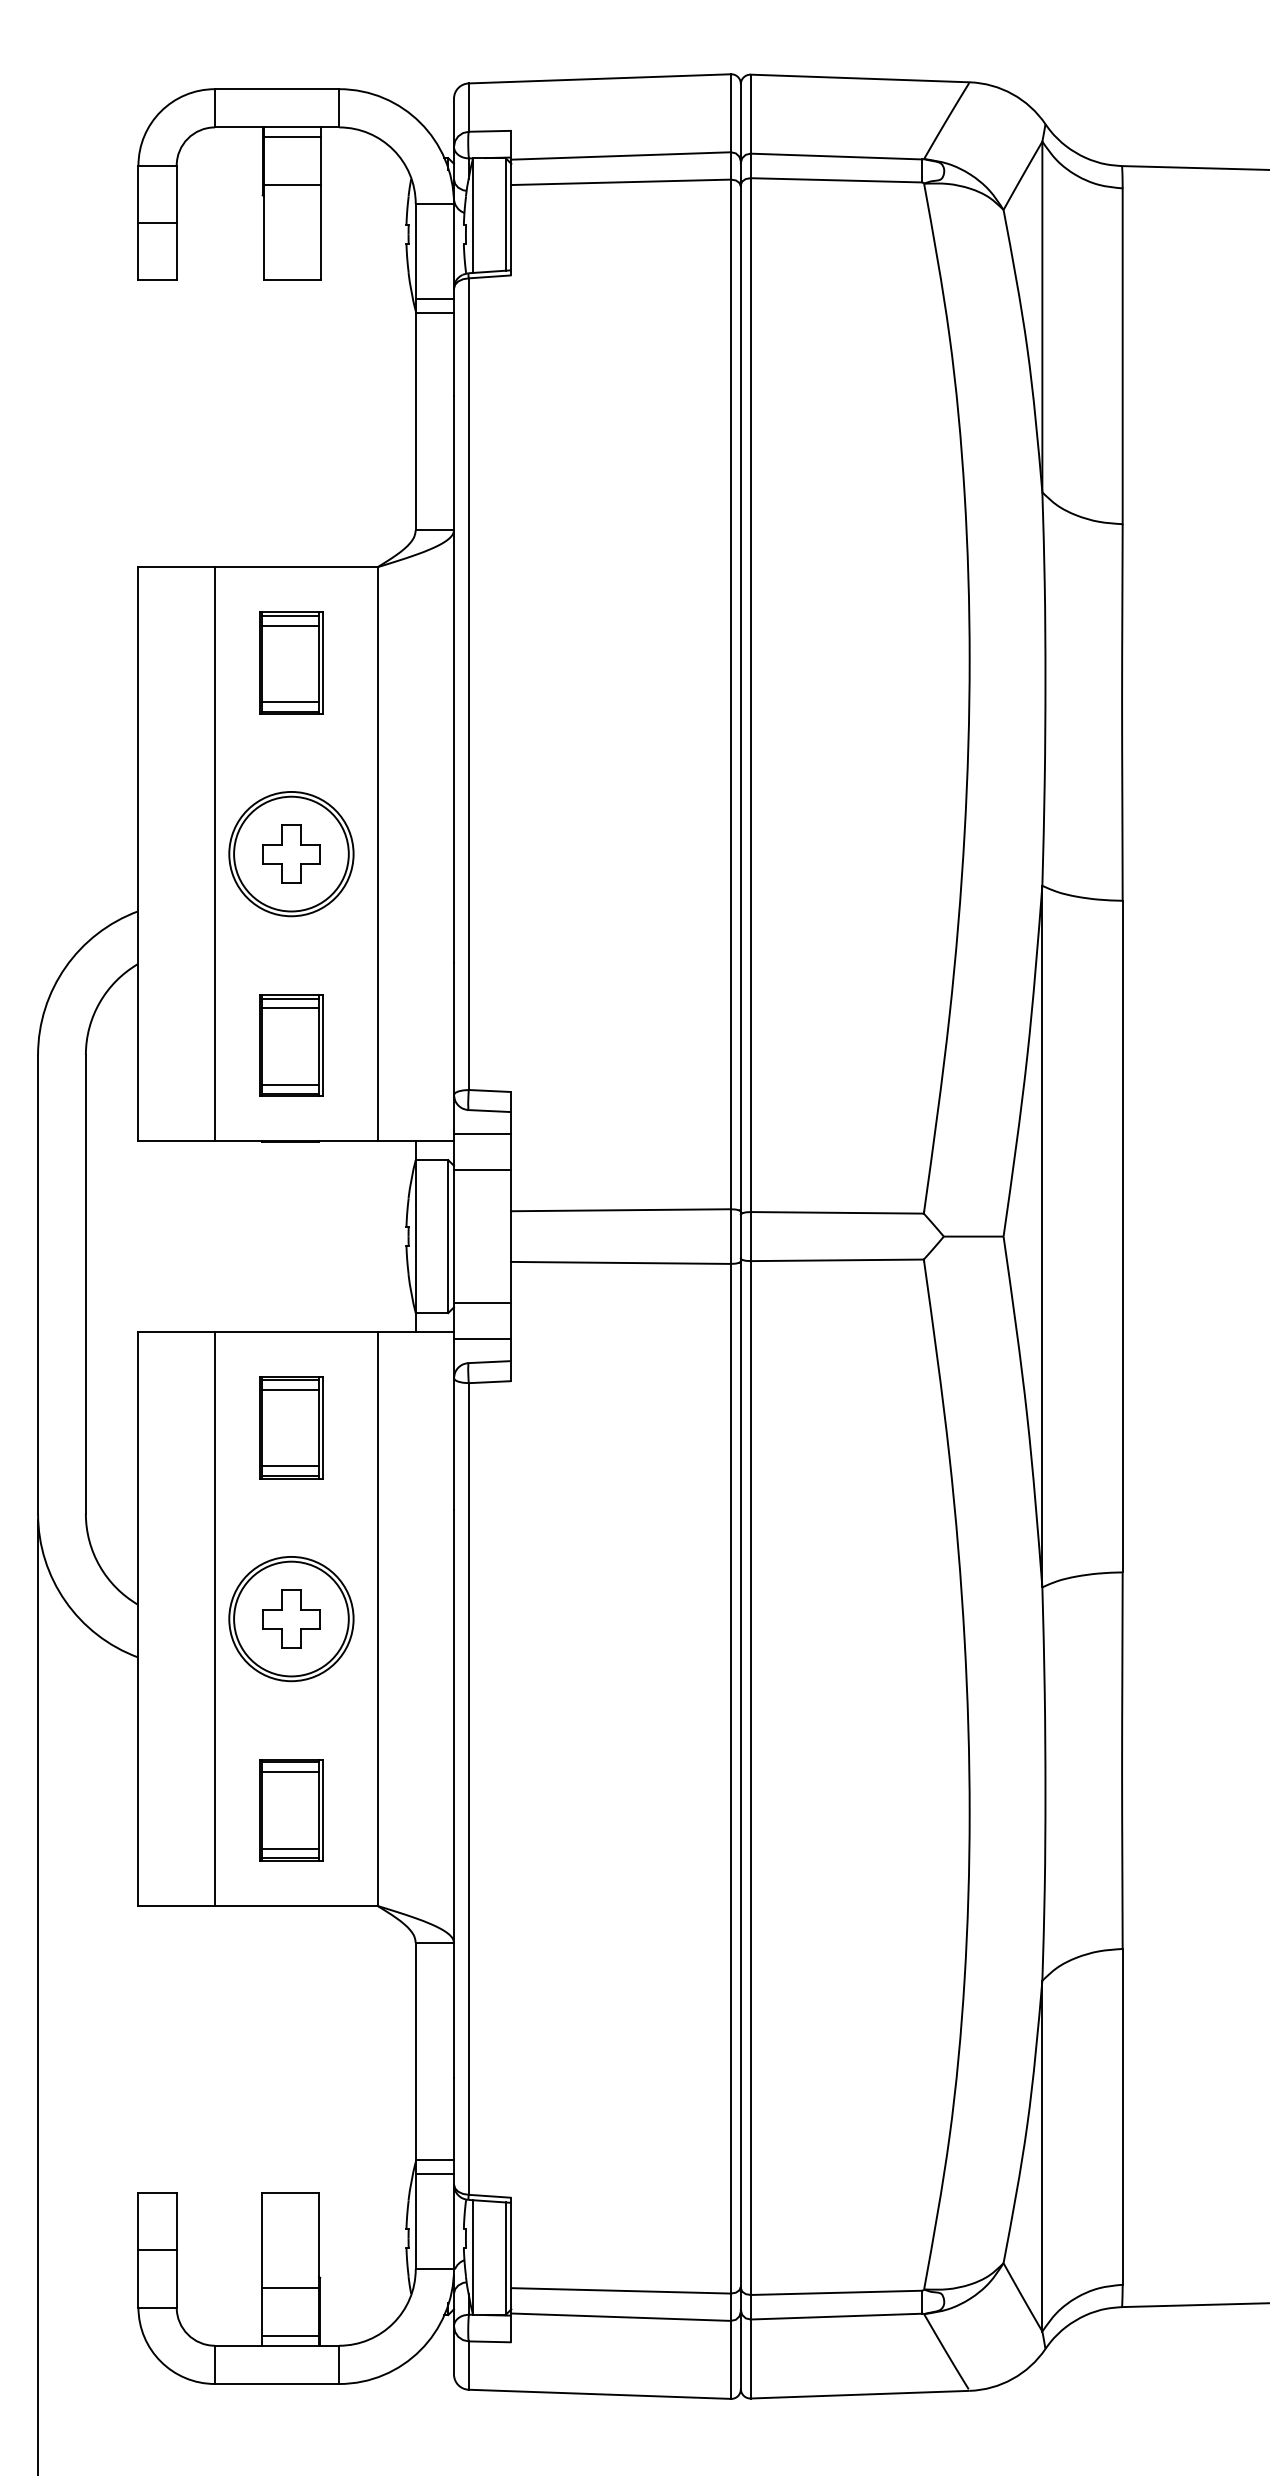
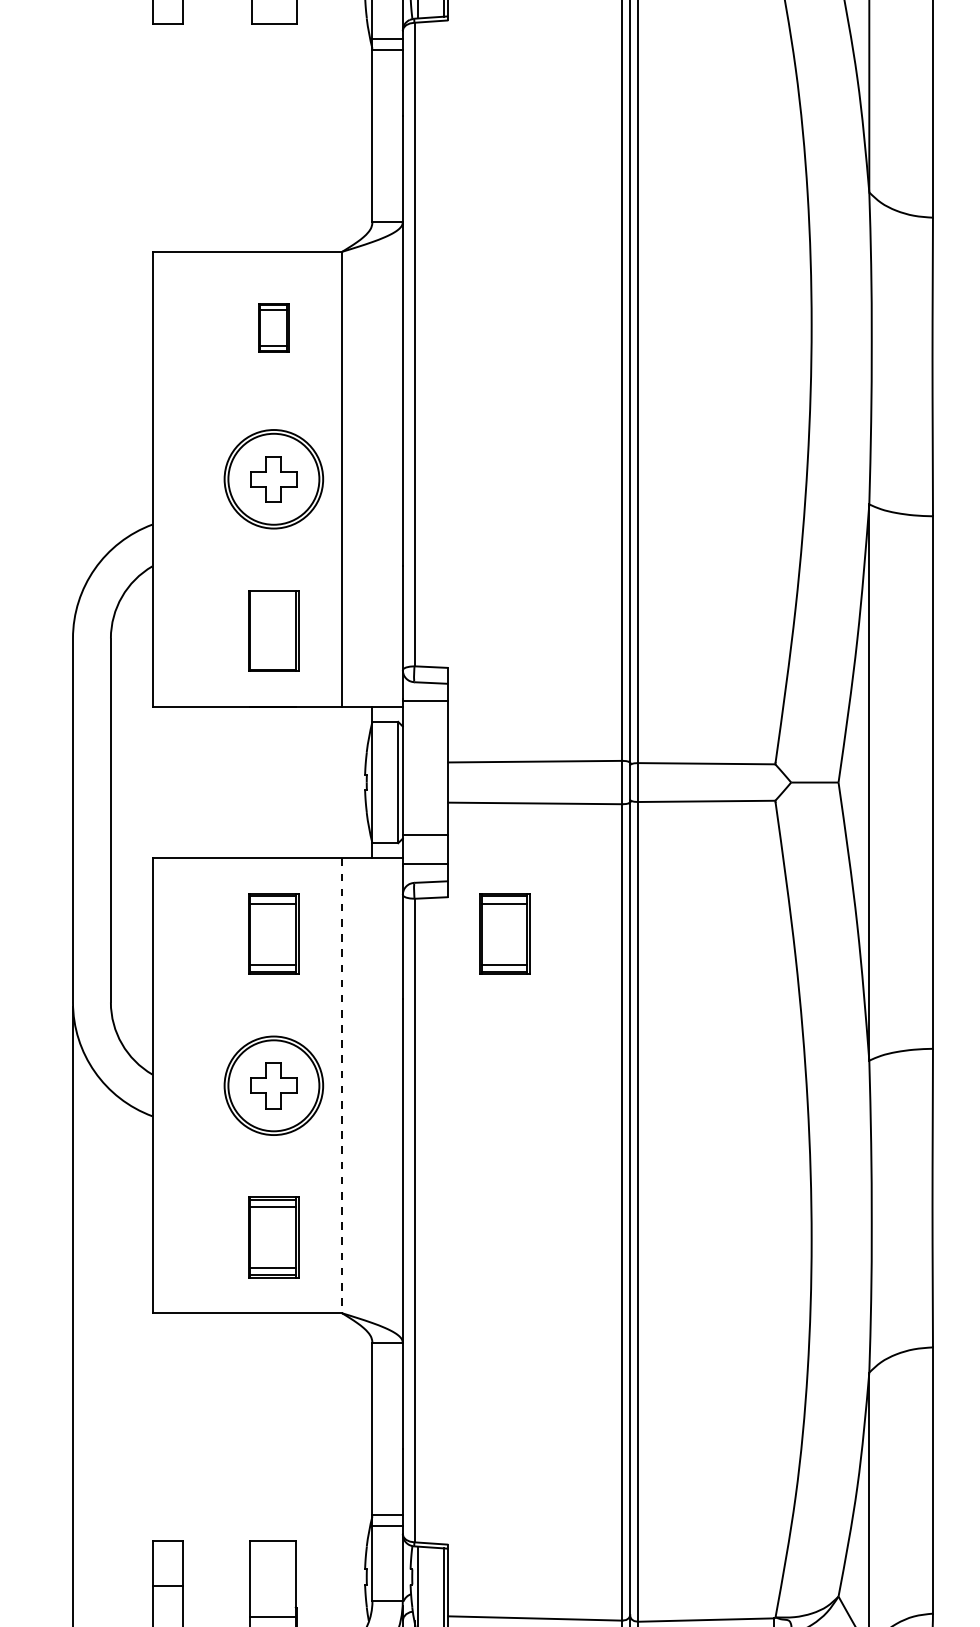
part: (291, 662) -> (273, 327), size x0.6
line: (214, 853) -> (212, 478), removed
line: (290, 998) -> (273, 593), removed
line: (290, 1008) -> (273, 601), removed
line: (290, 1084) -> (273, 661), removed
line: (482, 1170) -> (425, 730), removed
part: (583, 1427) -> (505, 933), added
line: (214, 1618) -> (212, 1085), removed
line: (377, 1619) -> (342, 1086), solid -> dashed

